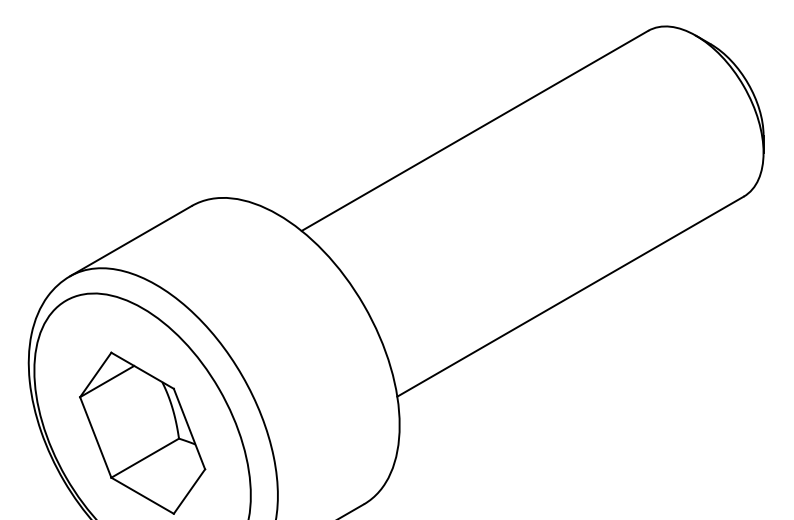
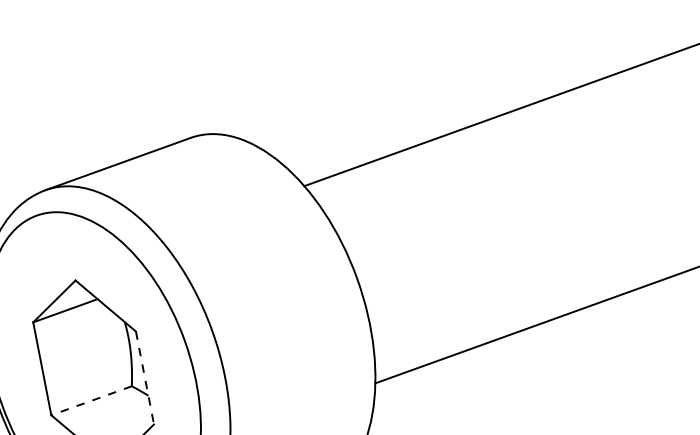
line: (189, 429) -> (144, 378), solid -> dashed
line: (144, 458) -> (90, 400), solid -> dashed

